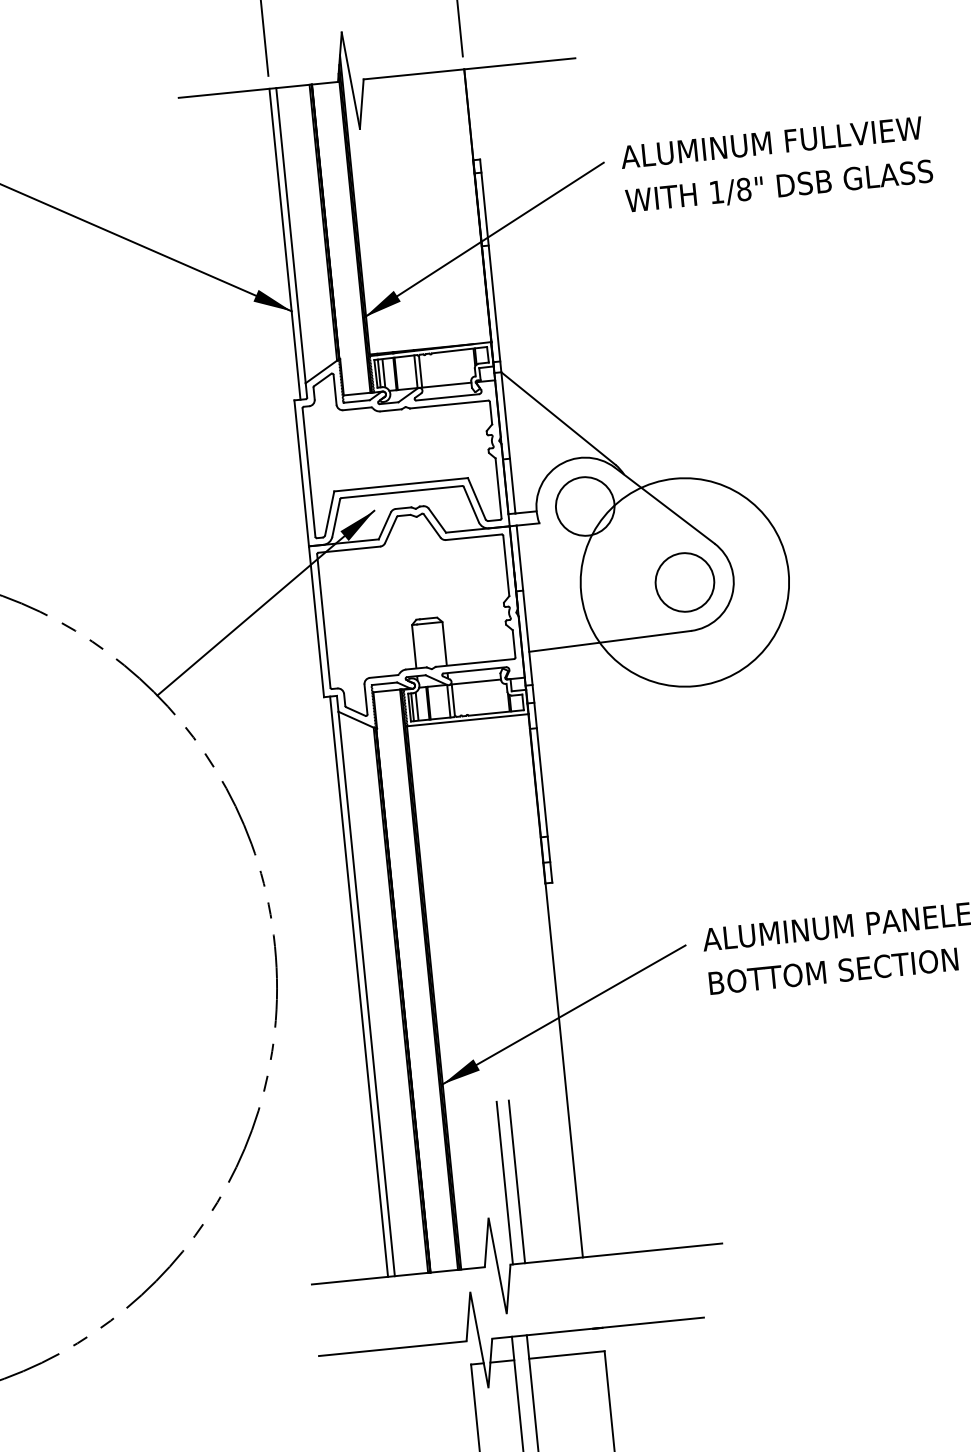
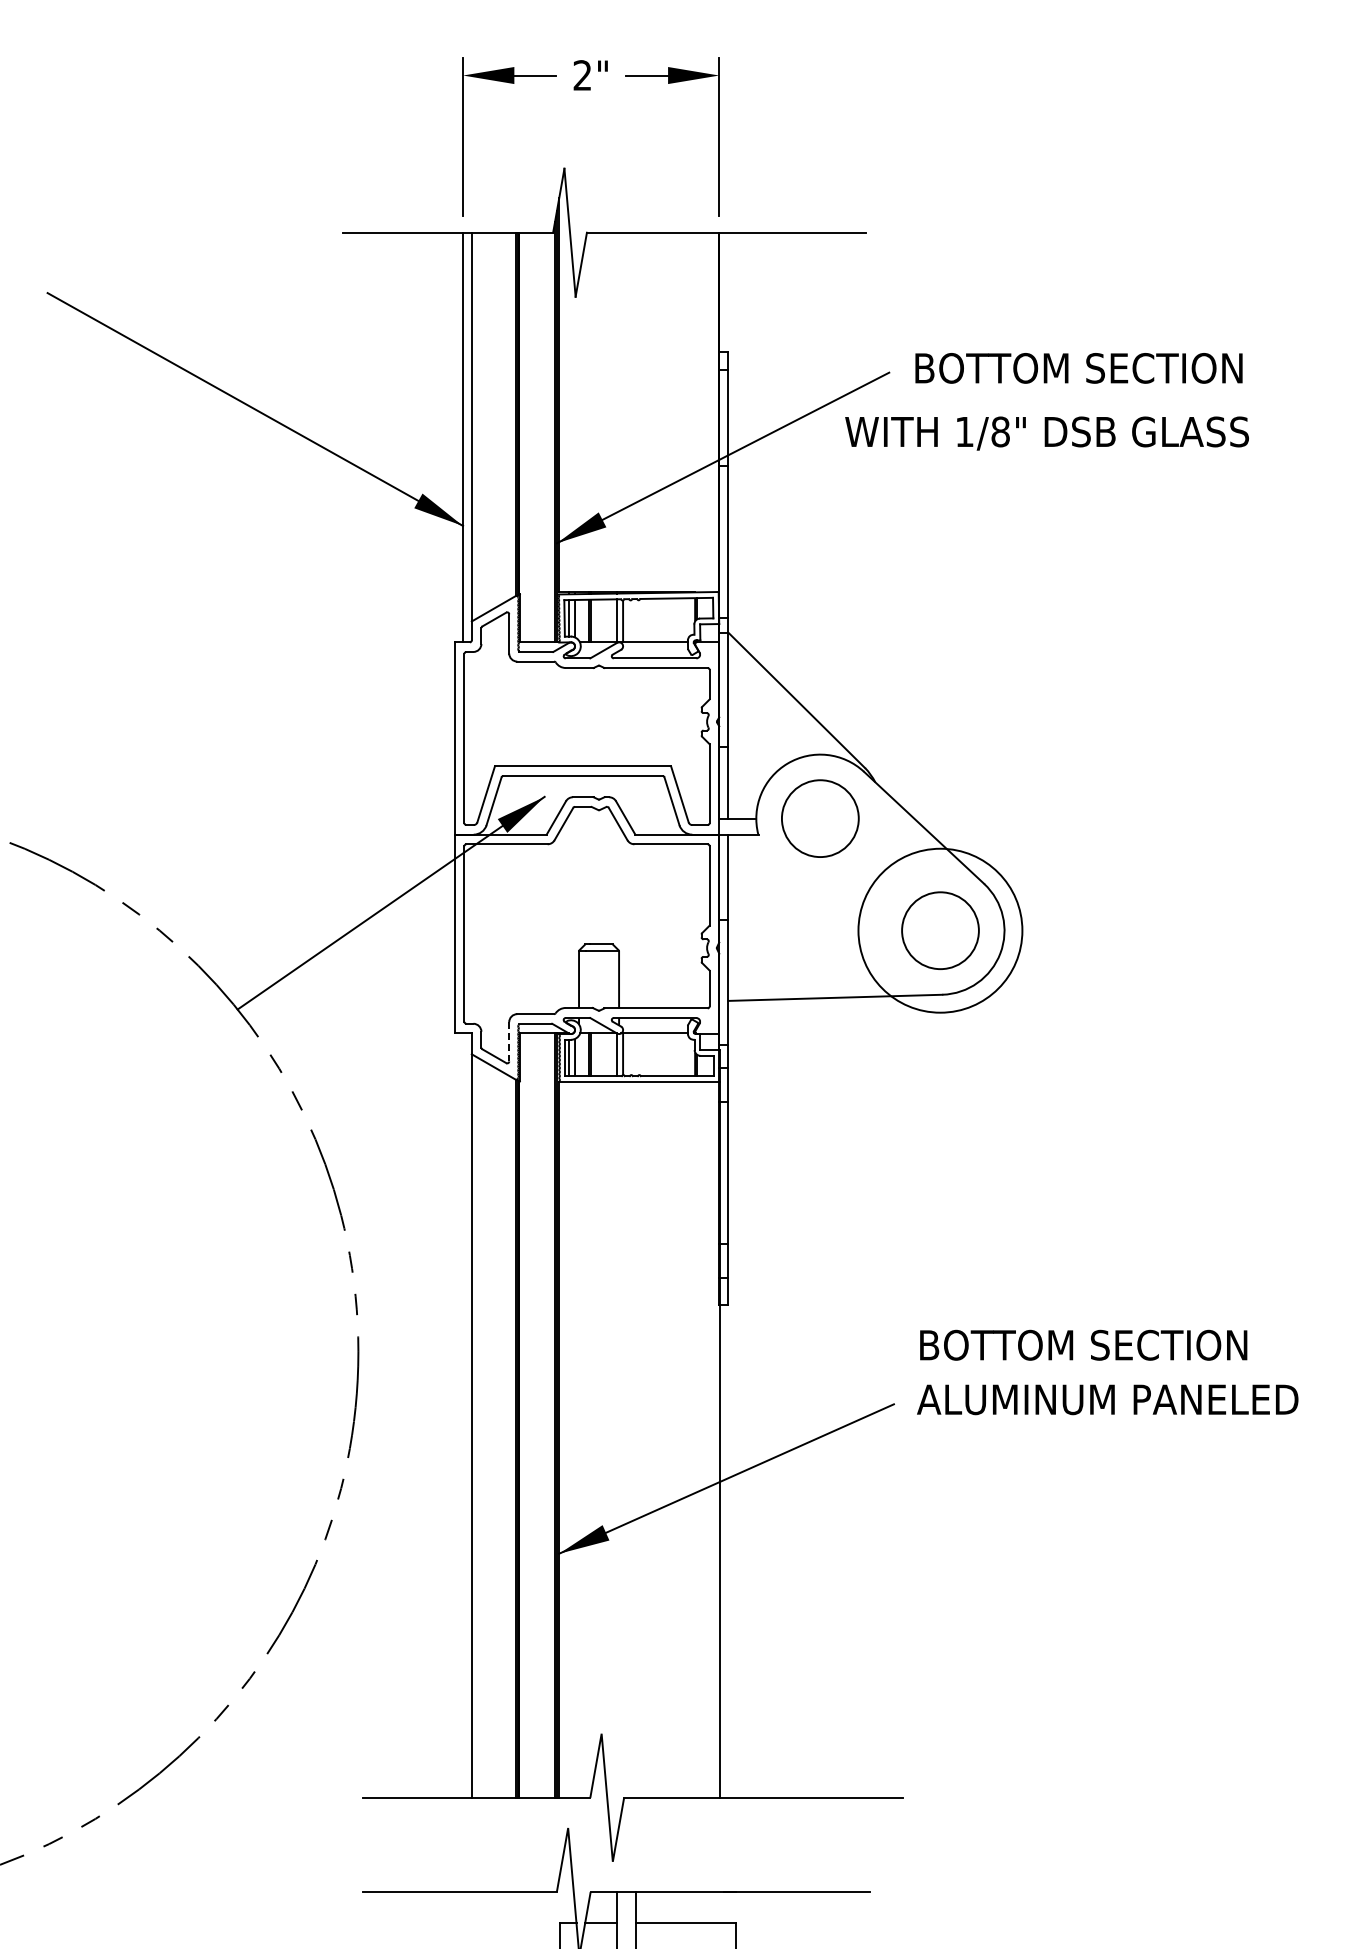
text: (771, 142) -> (1110, 368), ALUMINUM FULLVIEW -> BOTTOM SECTION
text: (778, 187) -> (1046, 433), moved
circle: (684, 582) -> (940, 930), size x0.6
line: (366, 699) -> (509, 1041), solid -> dashed
text: (833, 970) -> (1083, 1344), moved
line: (358, 986) -> (462, 1415), removed
line: (517, 1181) -> (643, 1690), removed
line: (504, 1182) -> (627, 1690), removed

